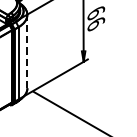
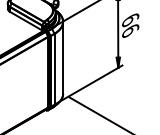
line: (27, 51) -> (63, 57), dashed -> solid

